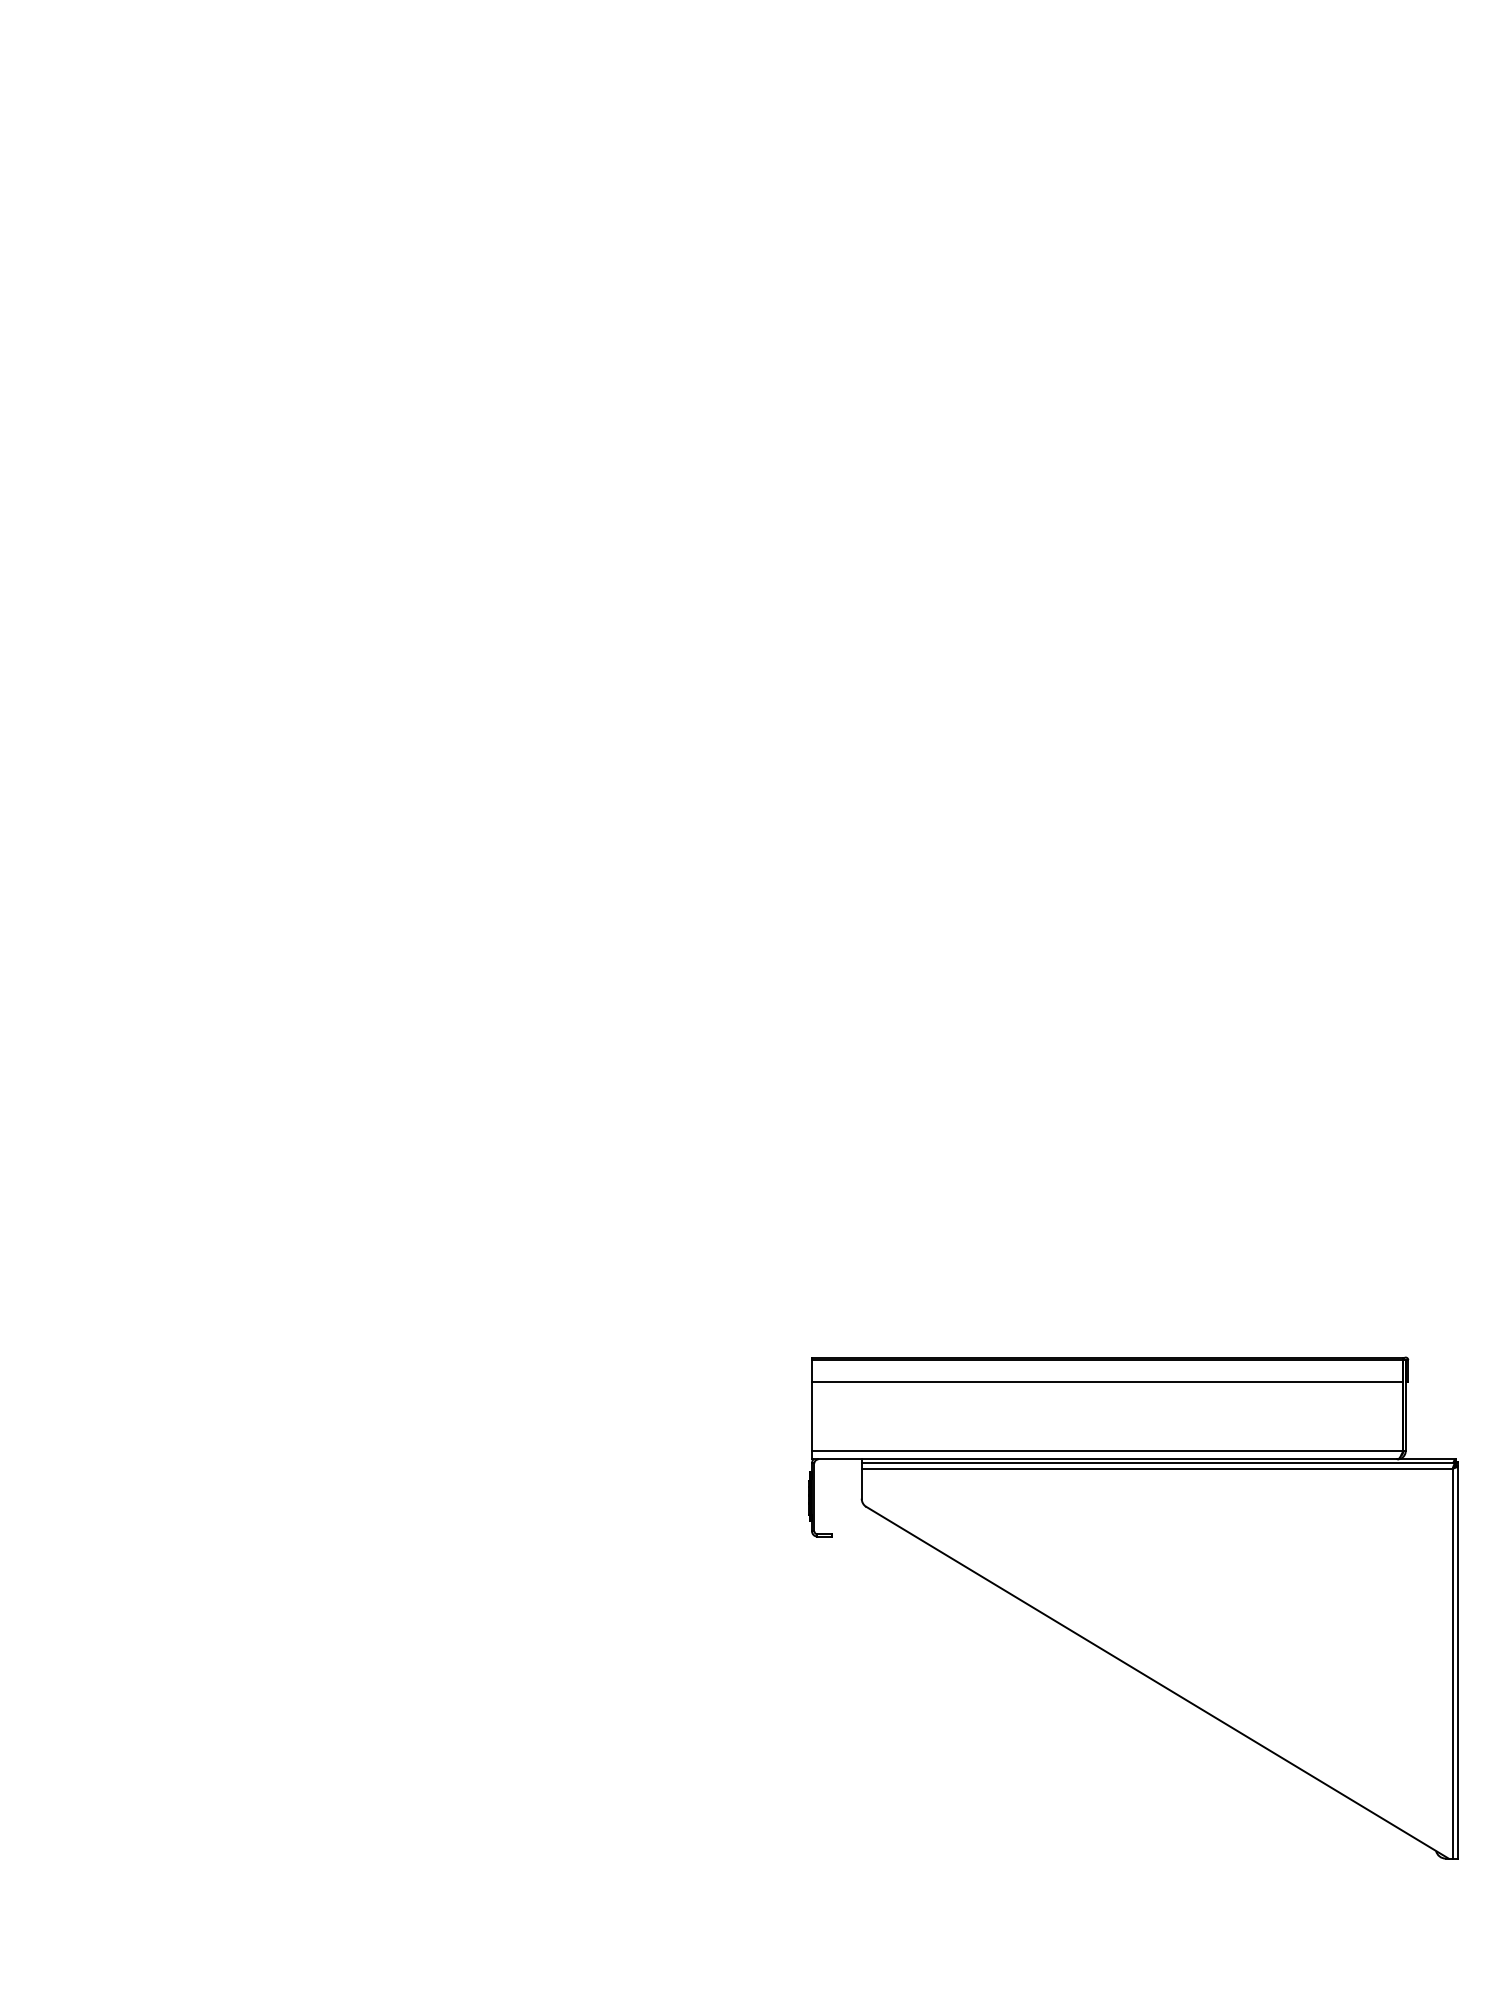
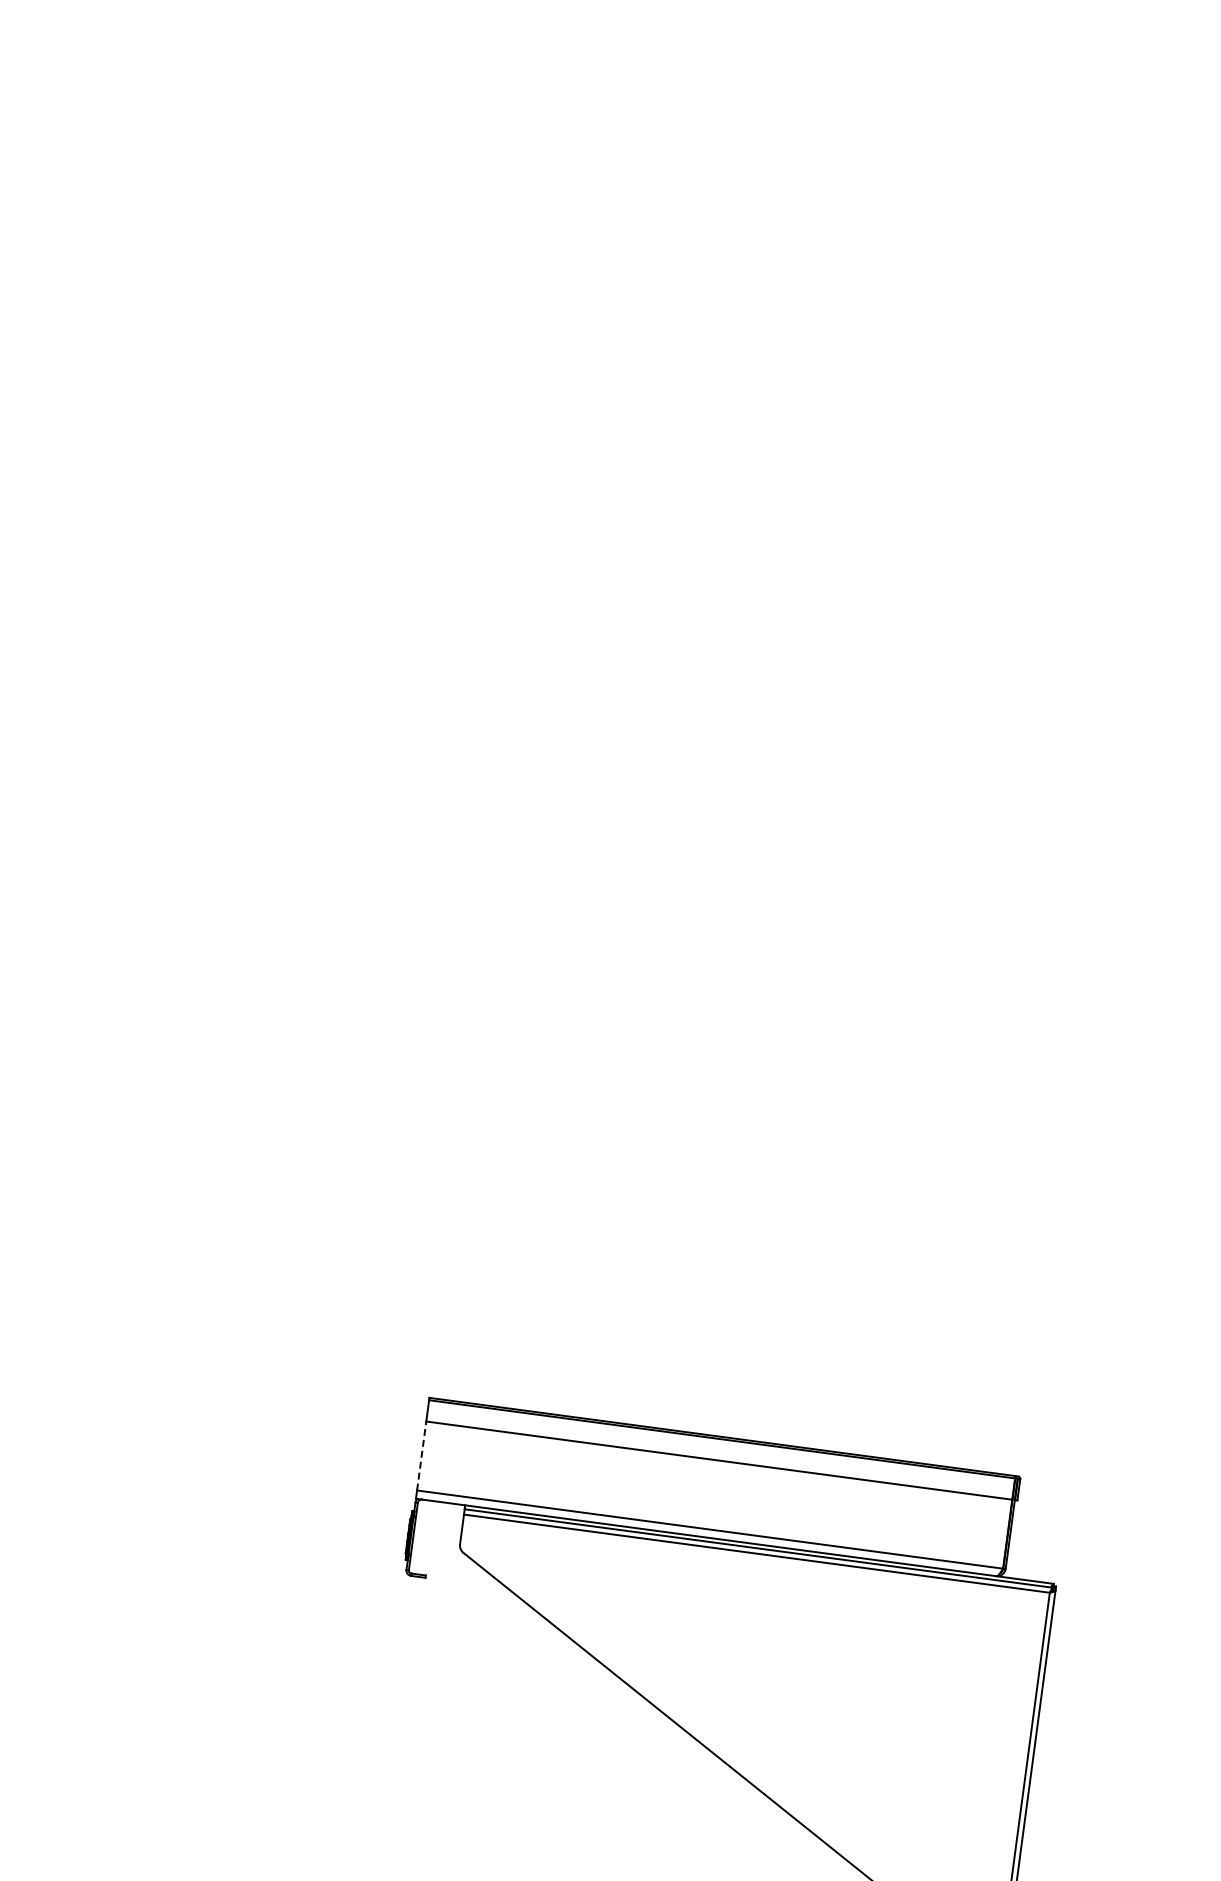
line: (812, 1416) -> (422, 1456), solid -> dashed

